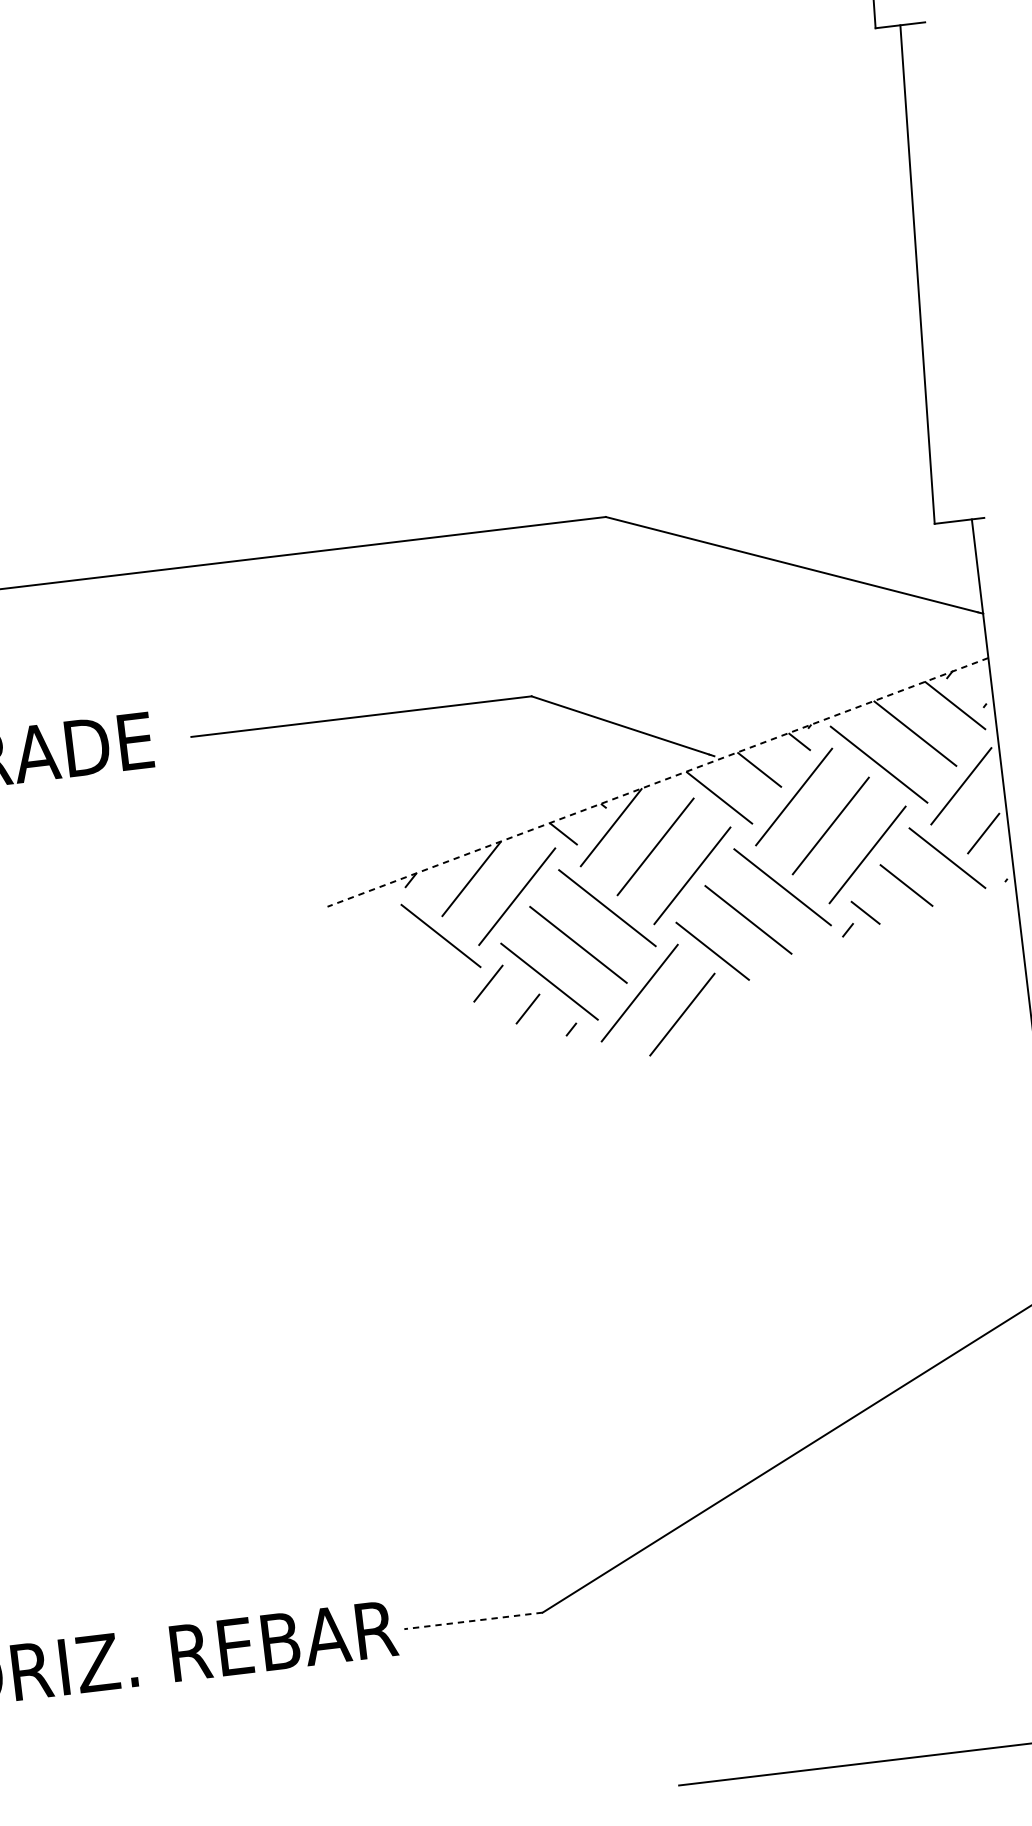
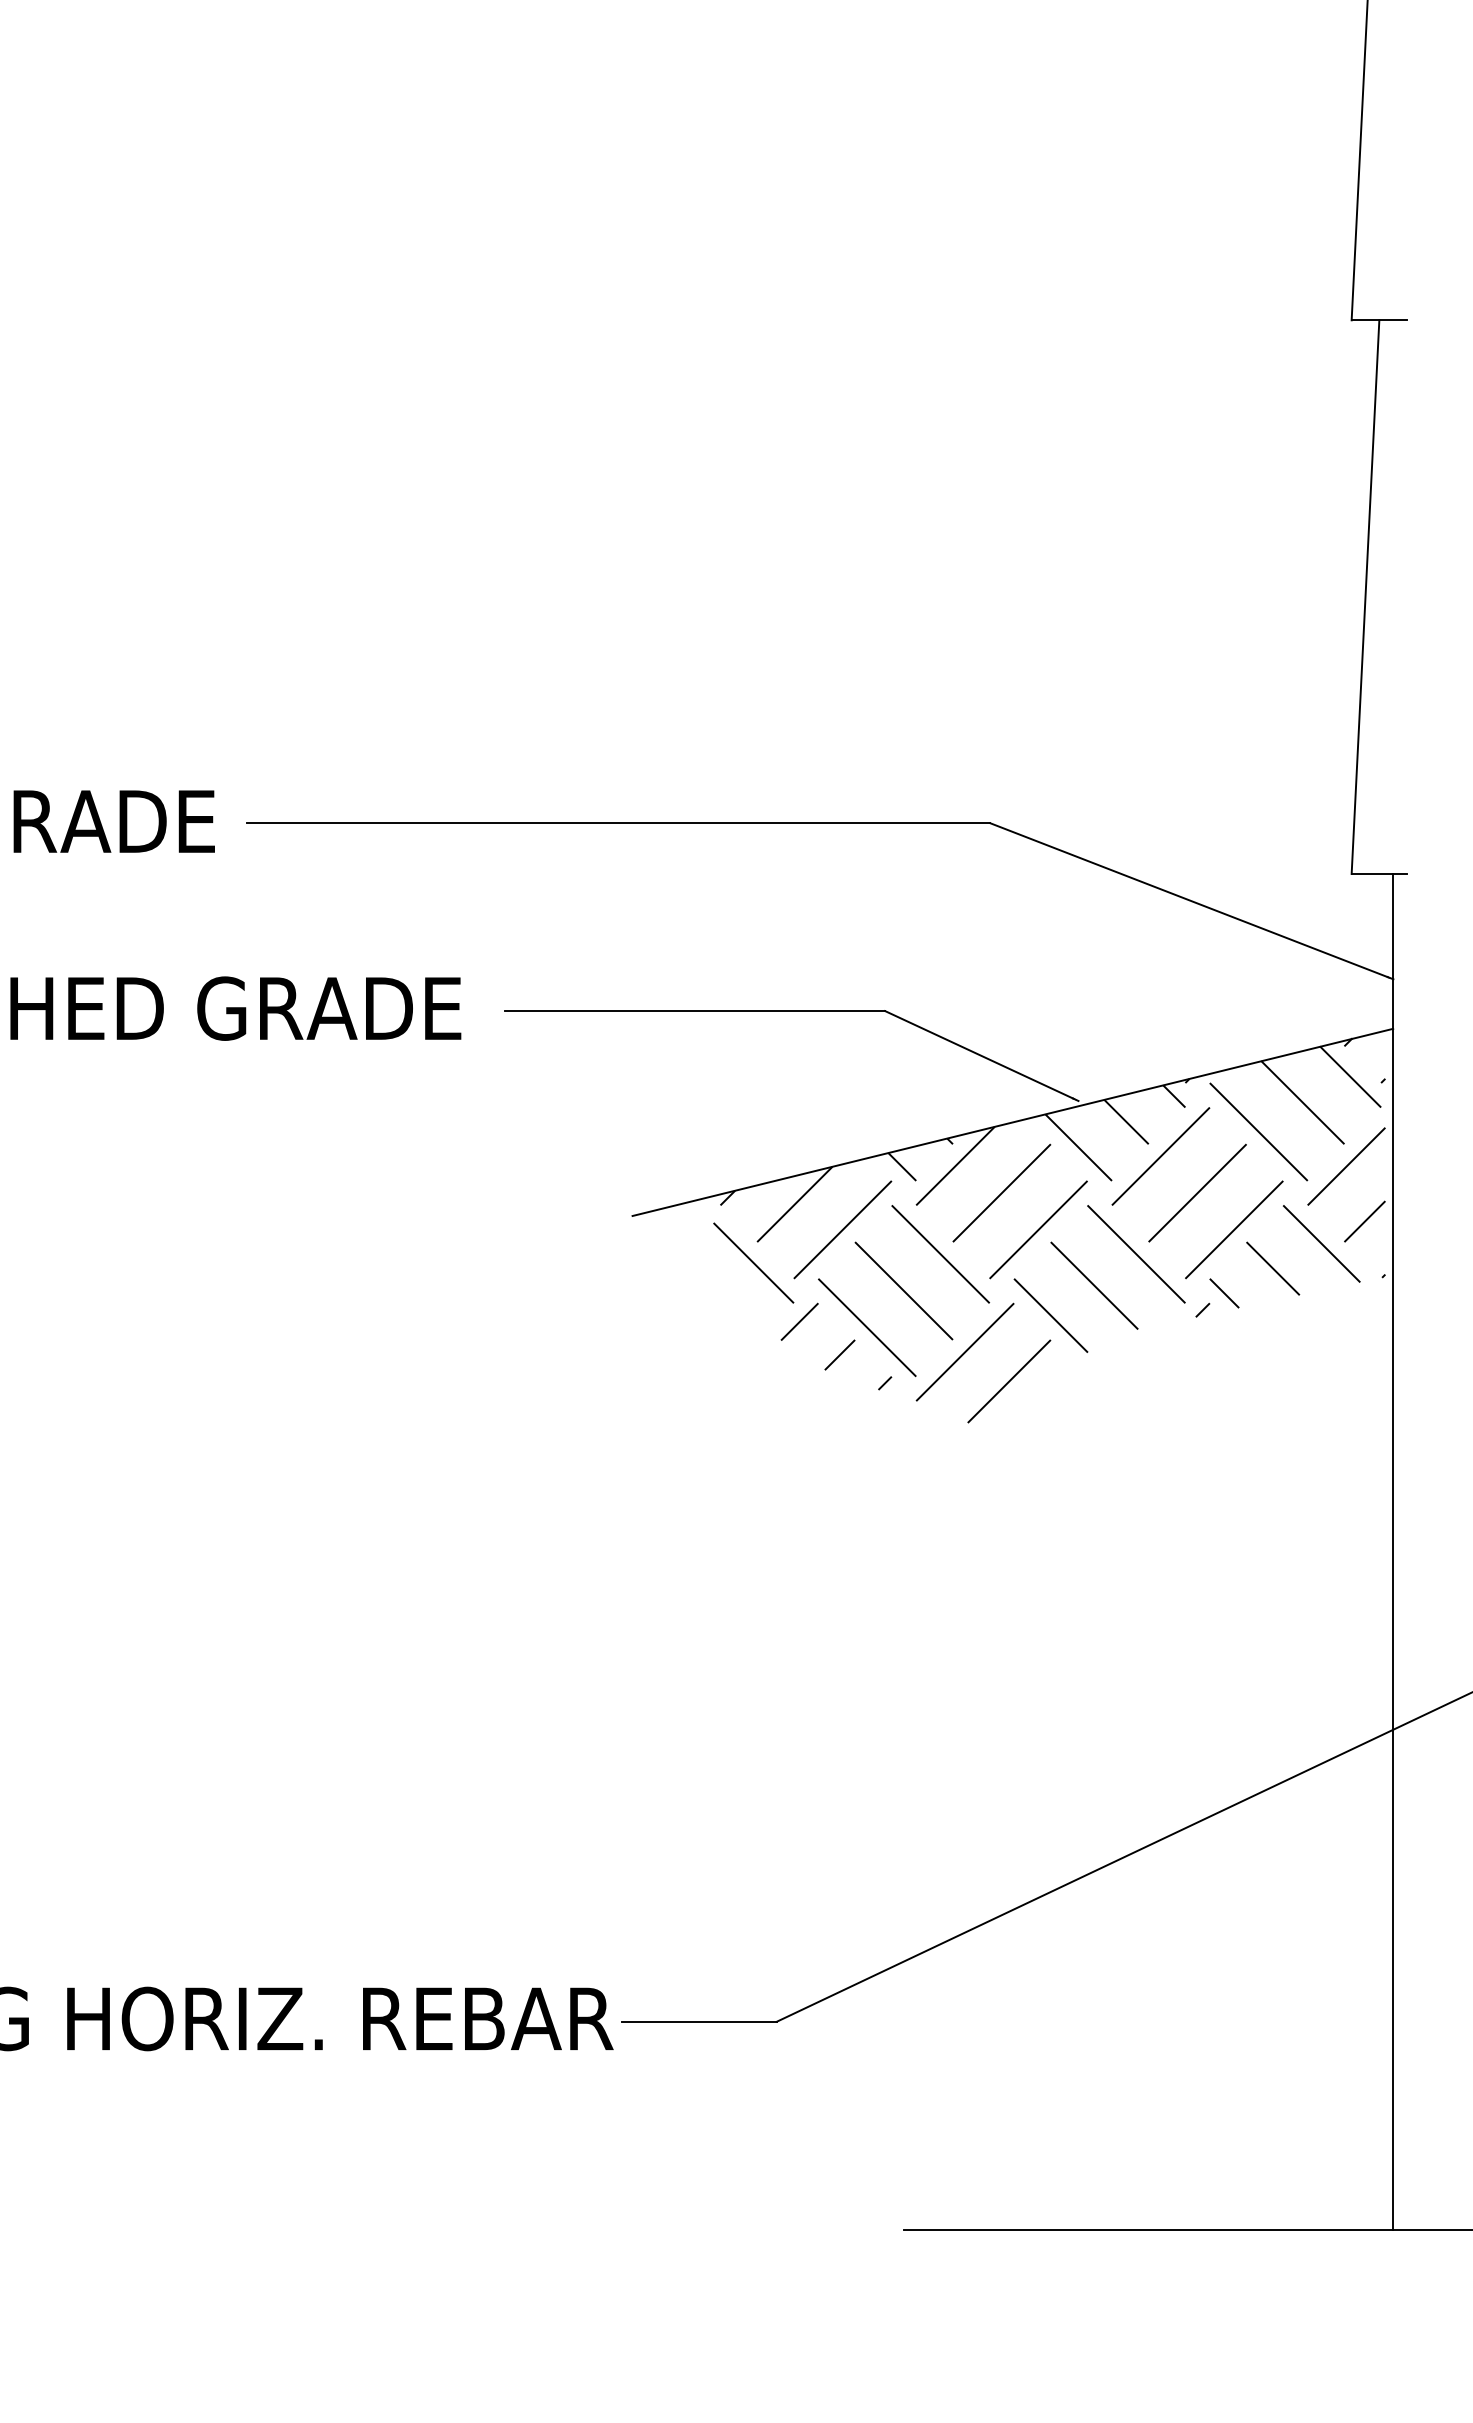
line: (657, 782) -> (1012, 1122), dashed -> solid
line: (473, 1620) -> (699, 2021), dashed -> solid

